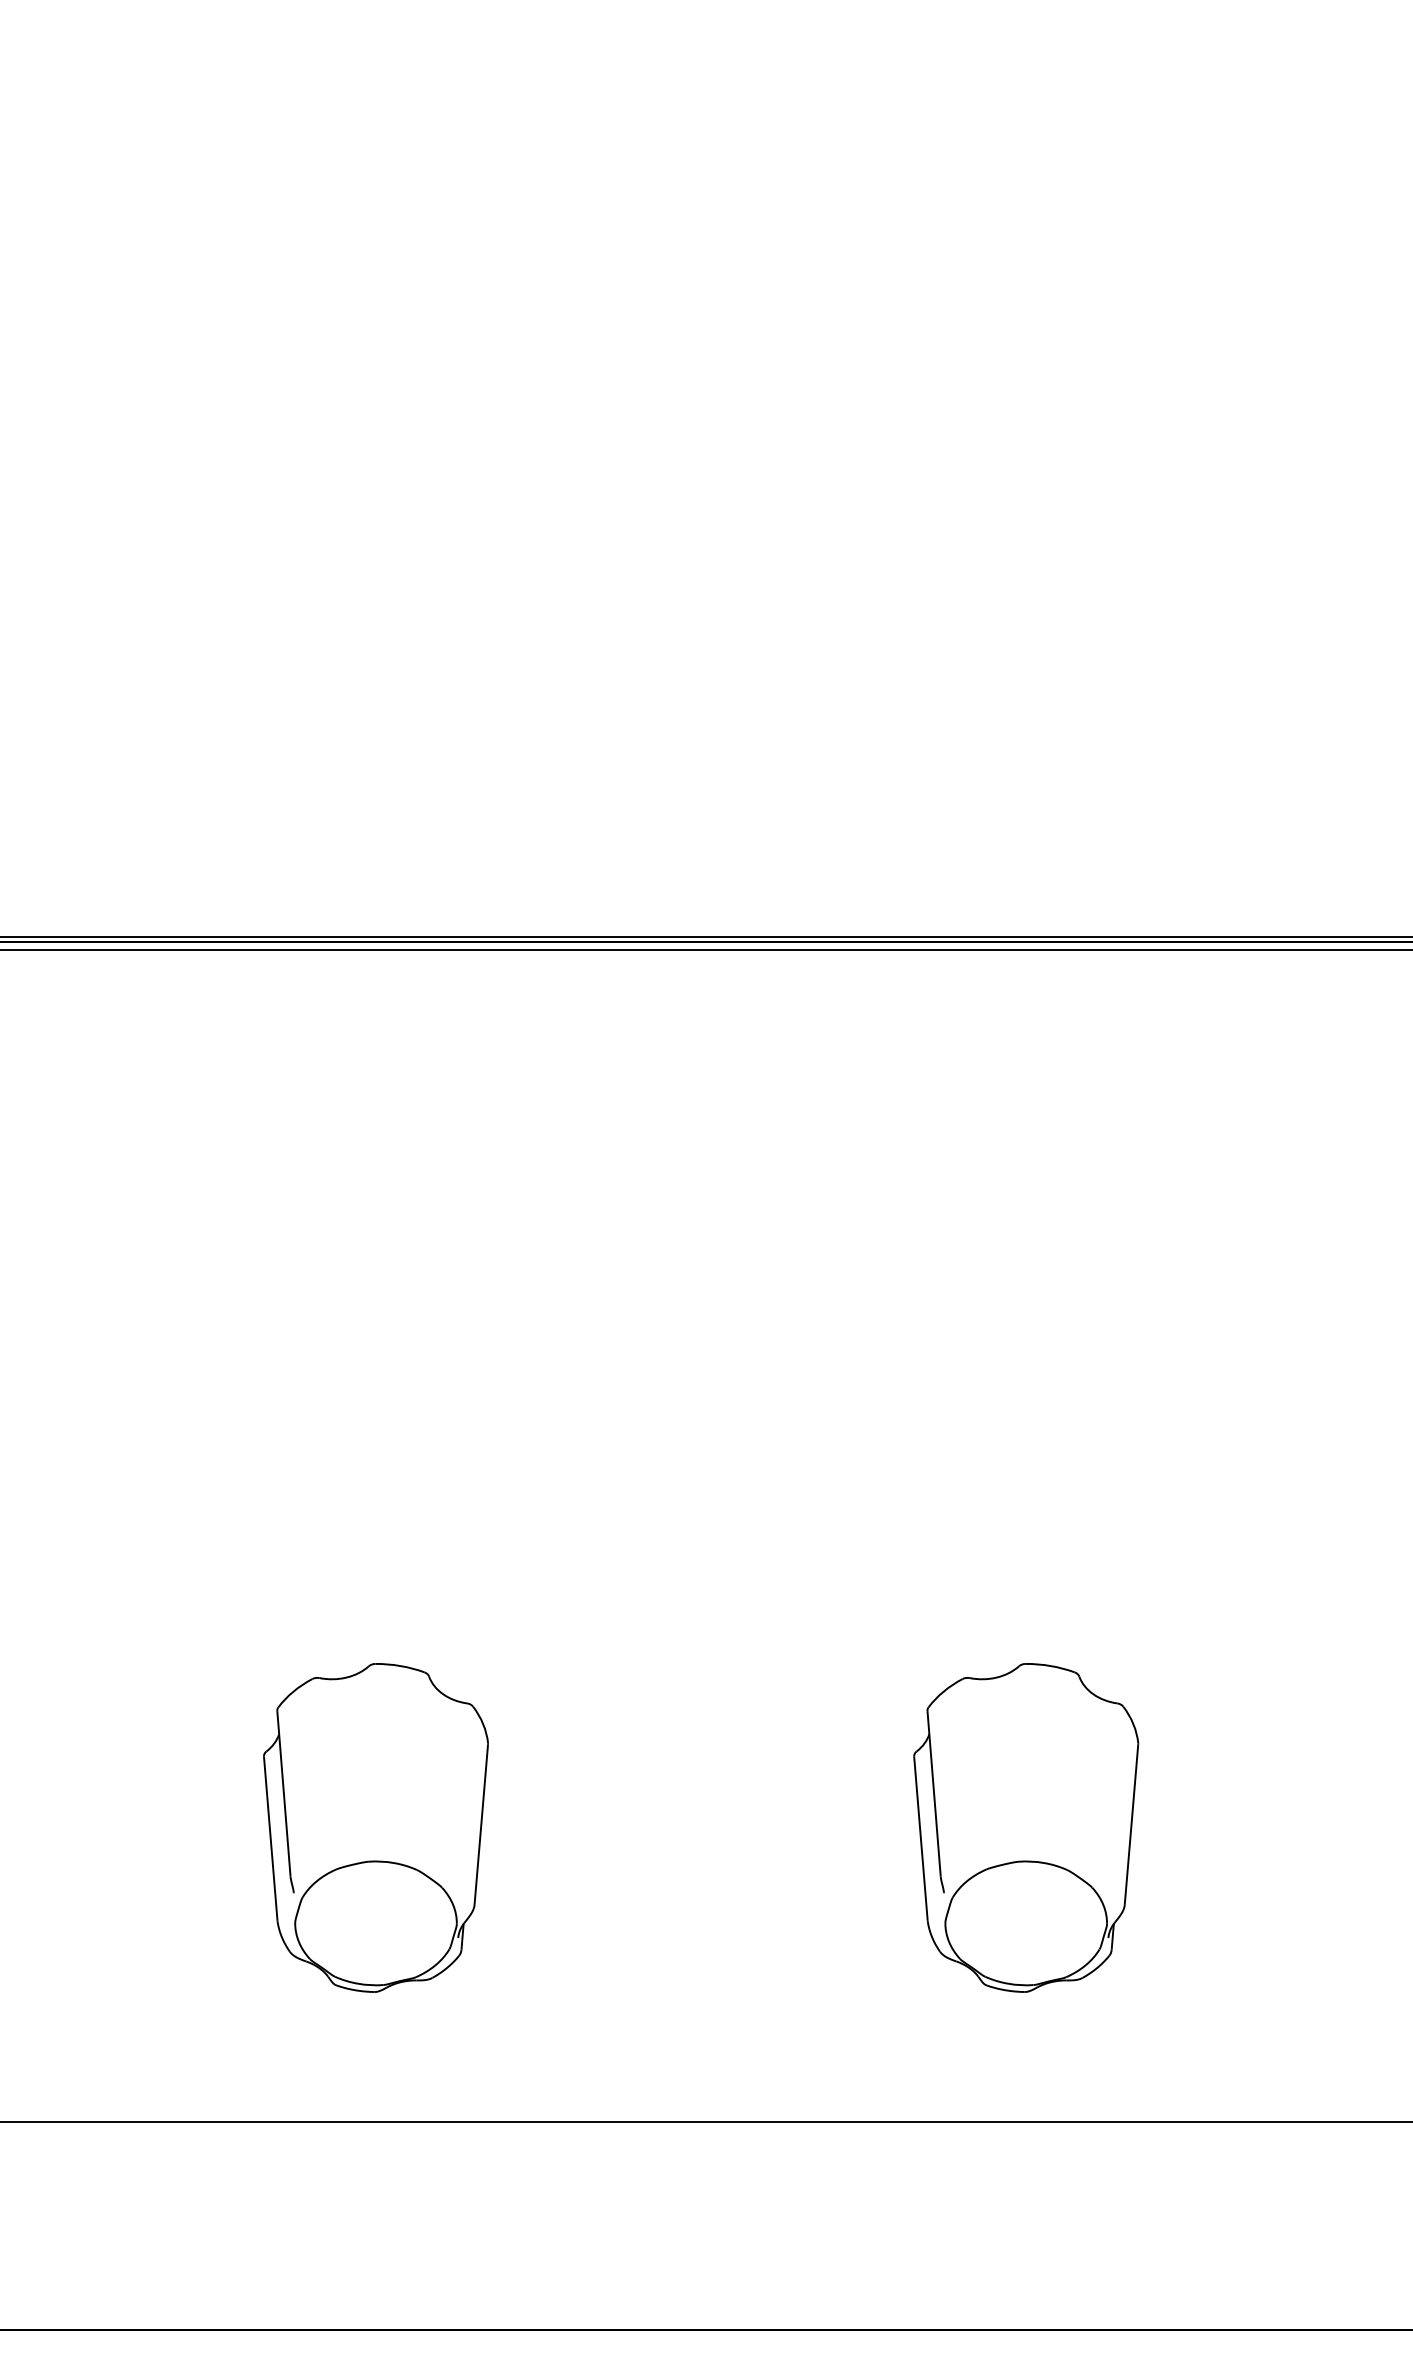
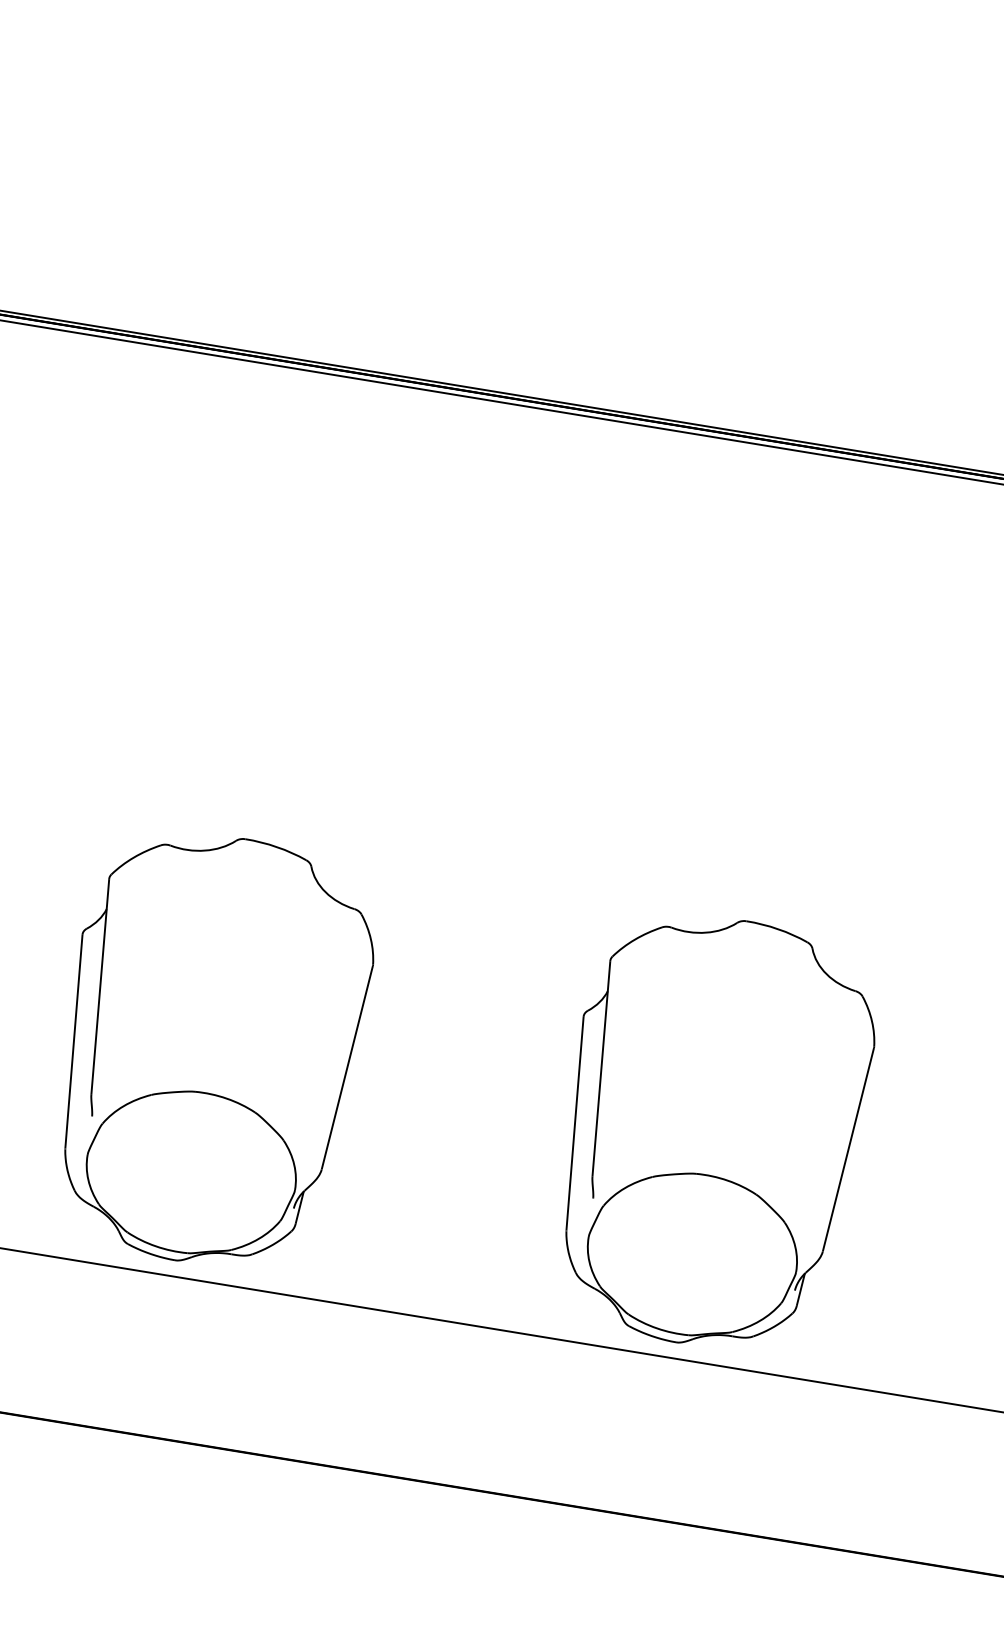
part: (375, 1827) -> (211, 1049), size x1.67
part: (1025, 1827) -> (711, 1131), size x1.67

